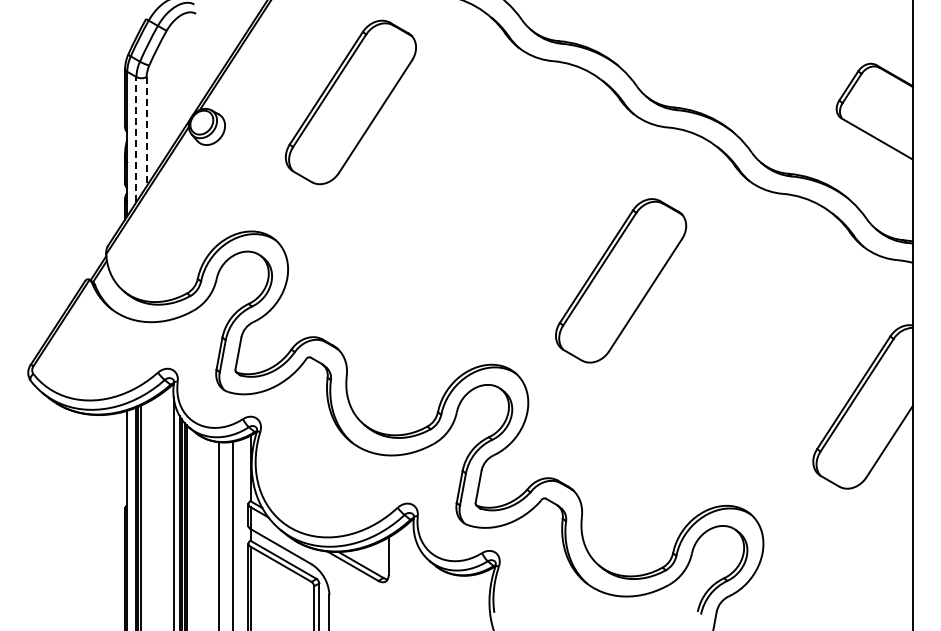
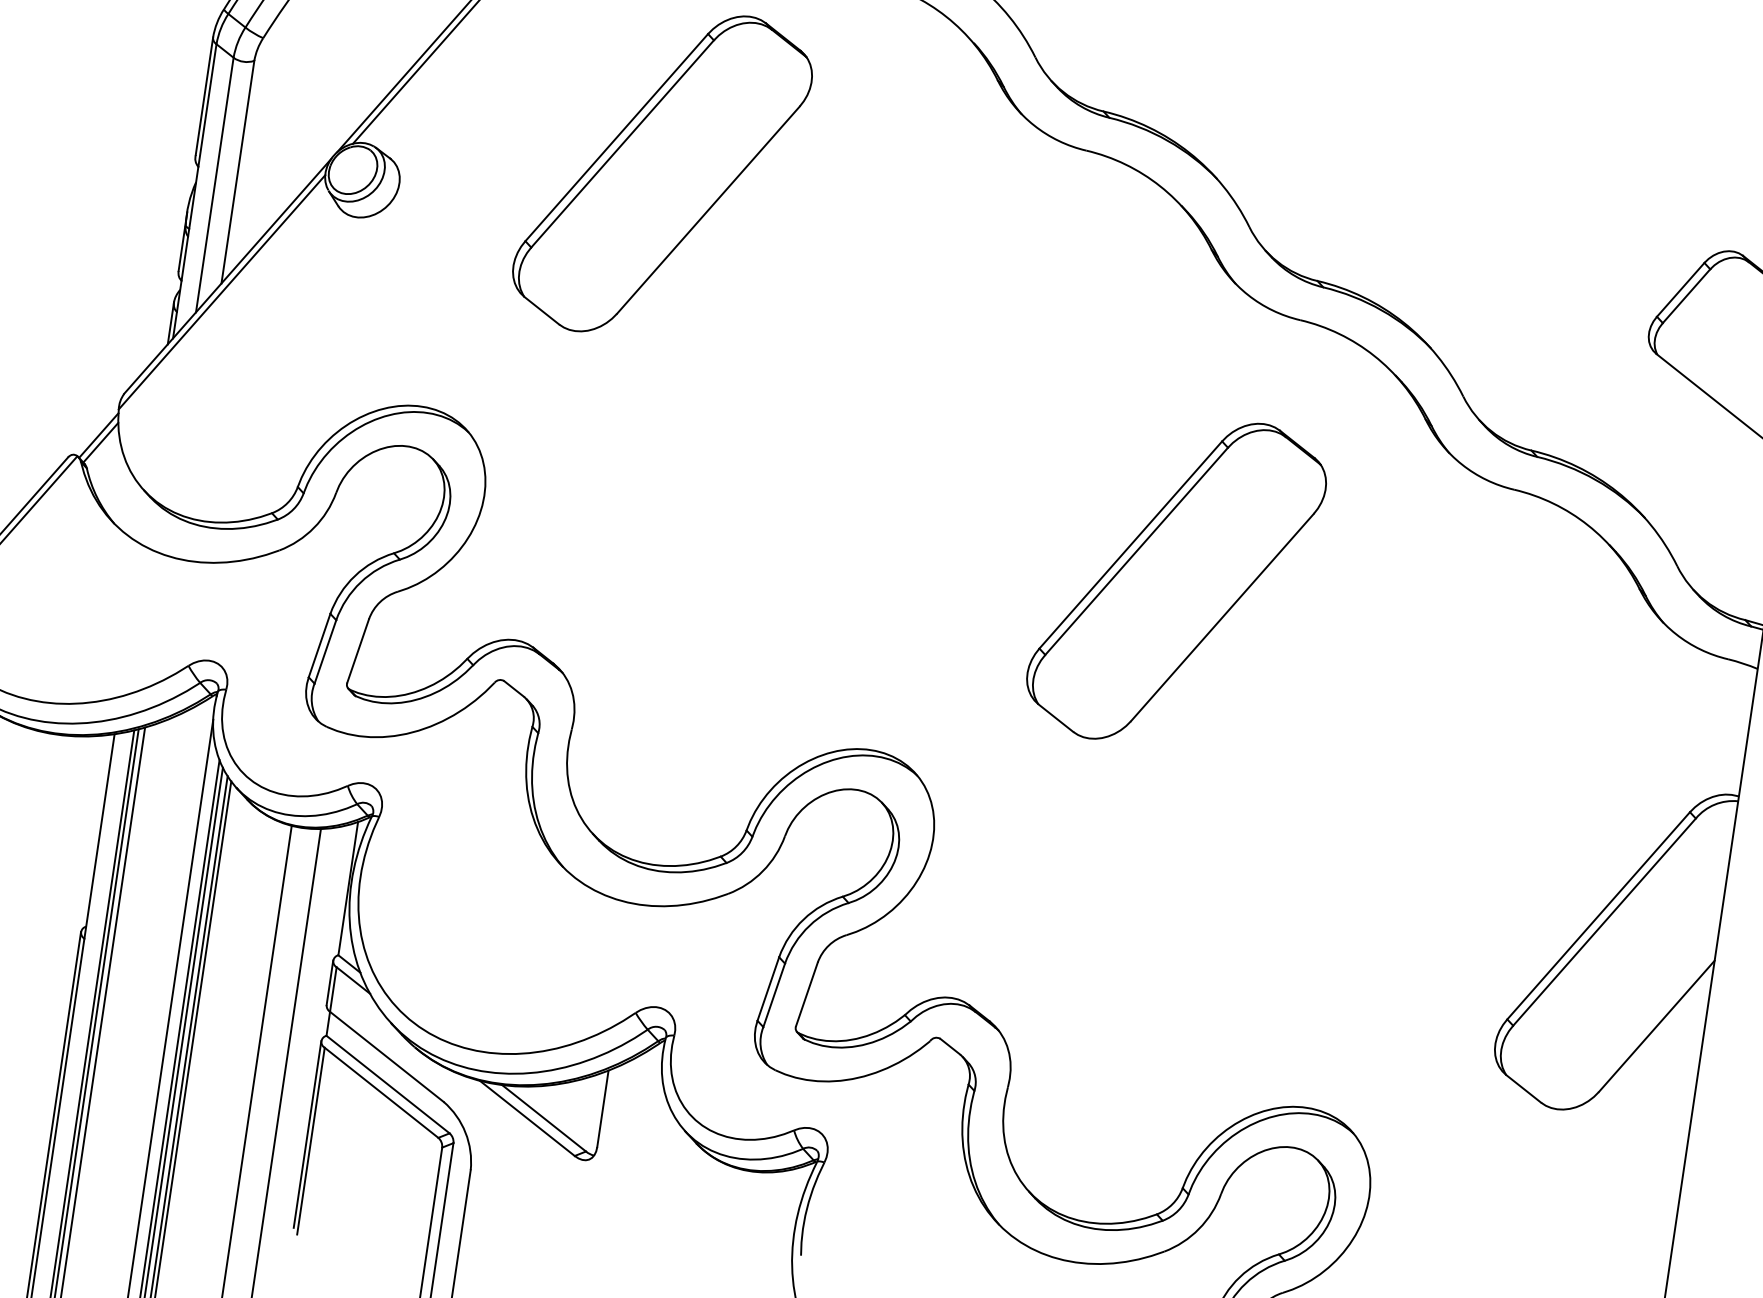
line: (146, 131) -> (237, 171), dashed -> solid
line: (136, 139) -> (214, 184), dashed -> solid
part: (621, 280) -> (1177, 580), moved

